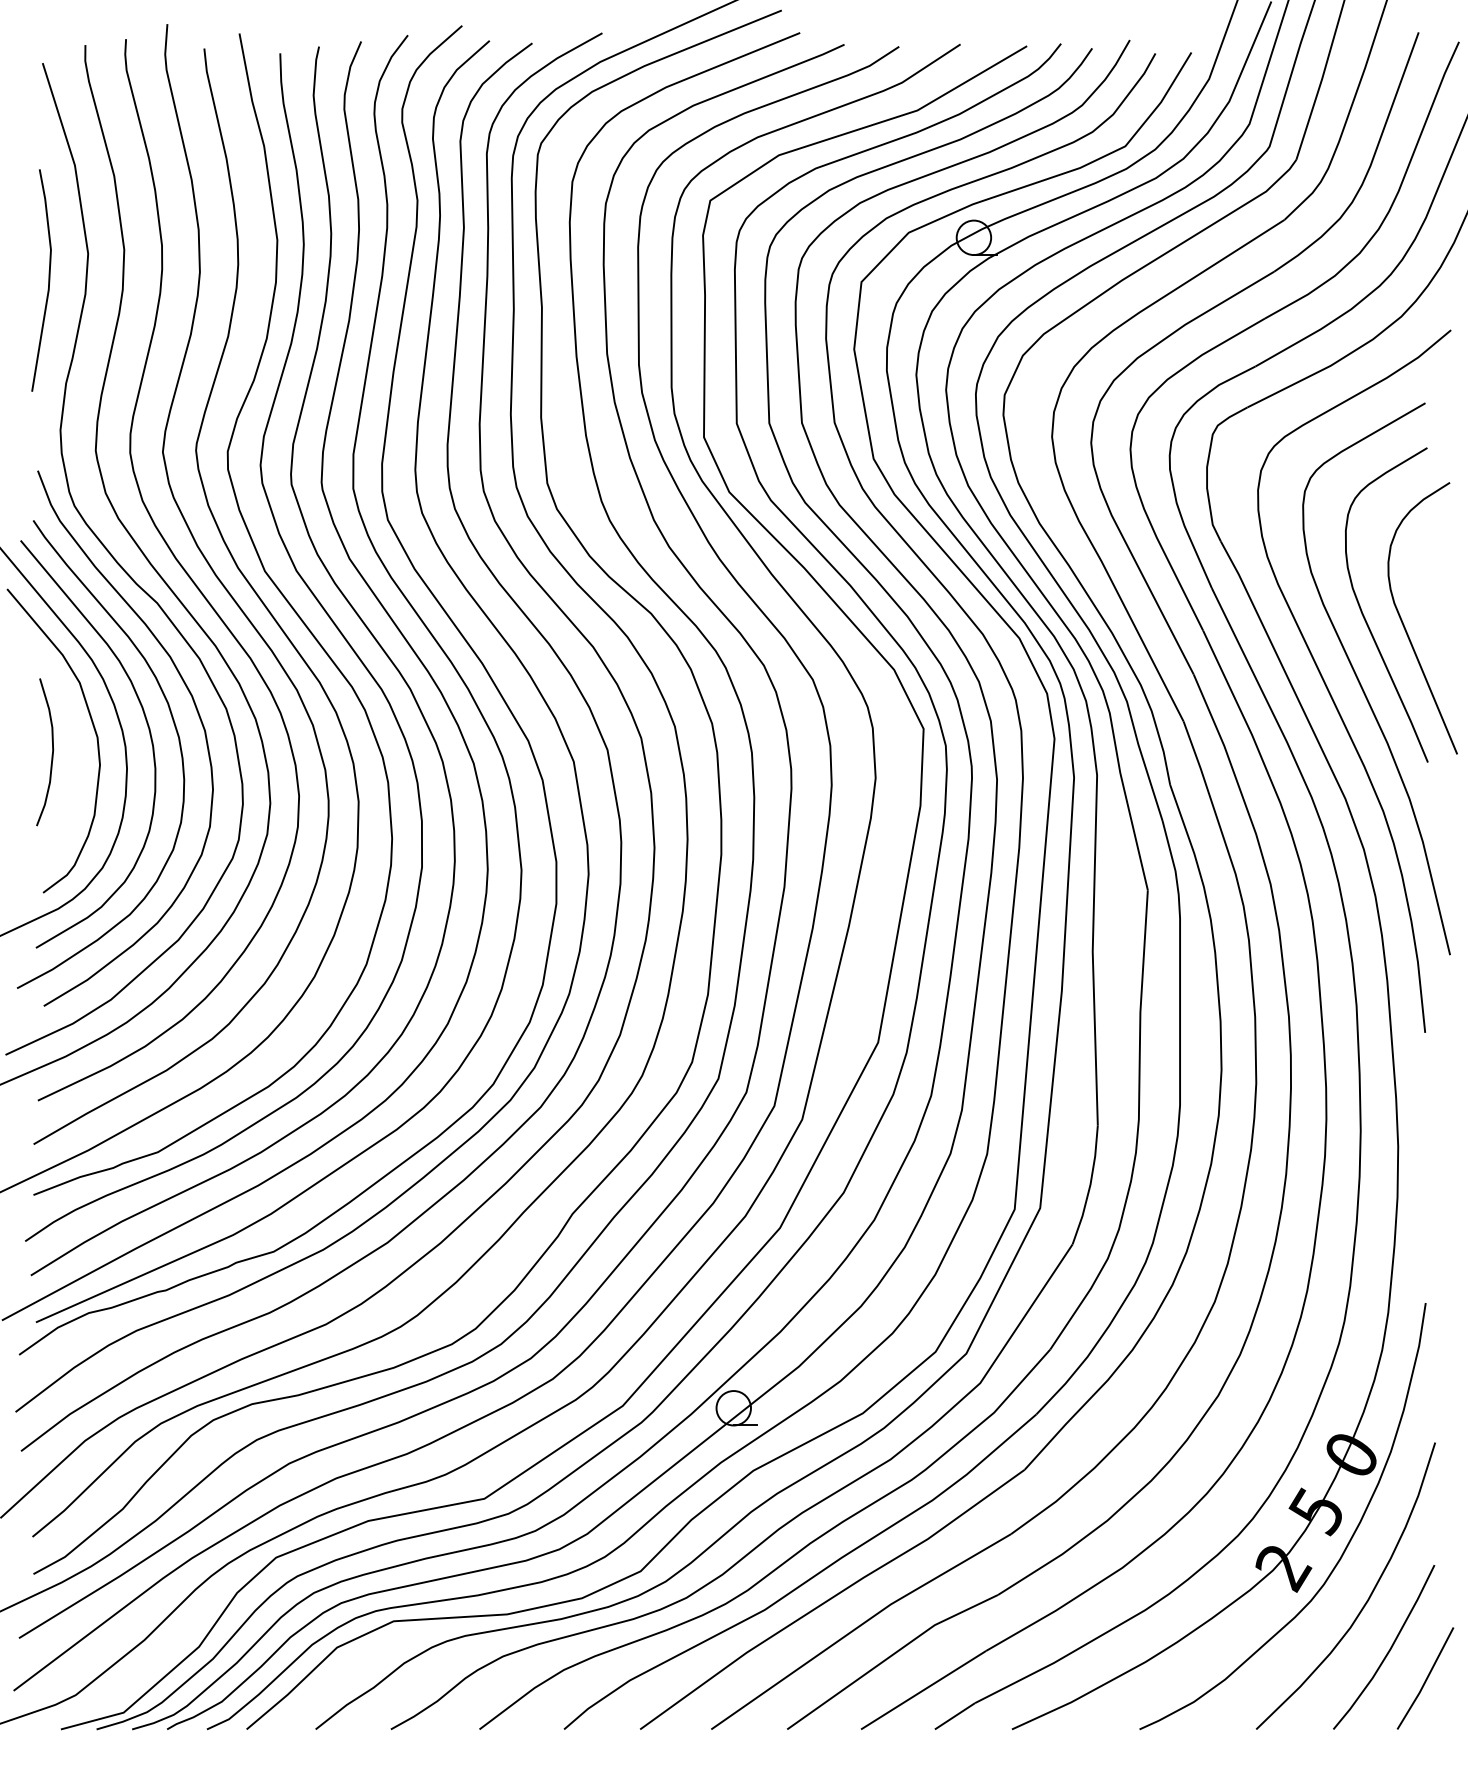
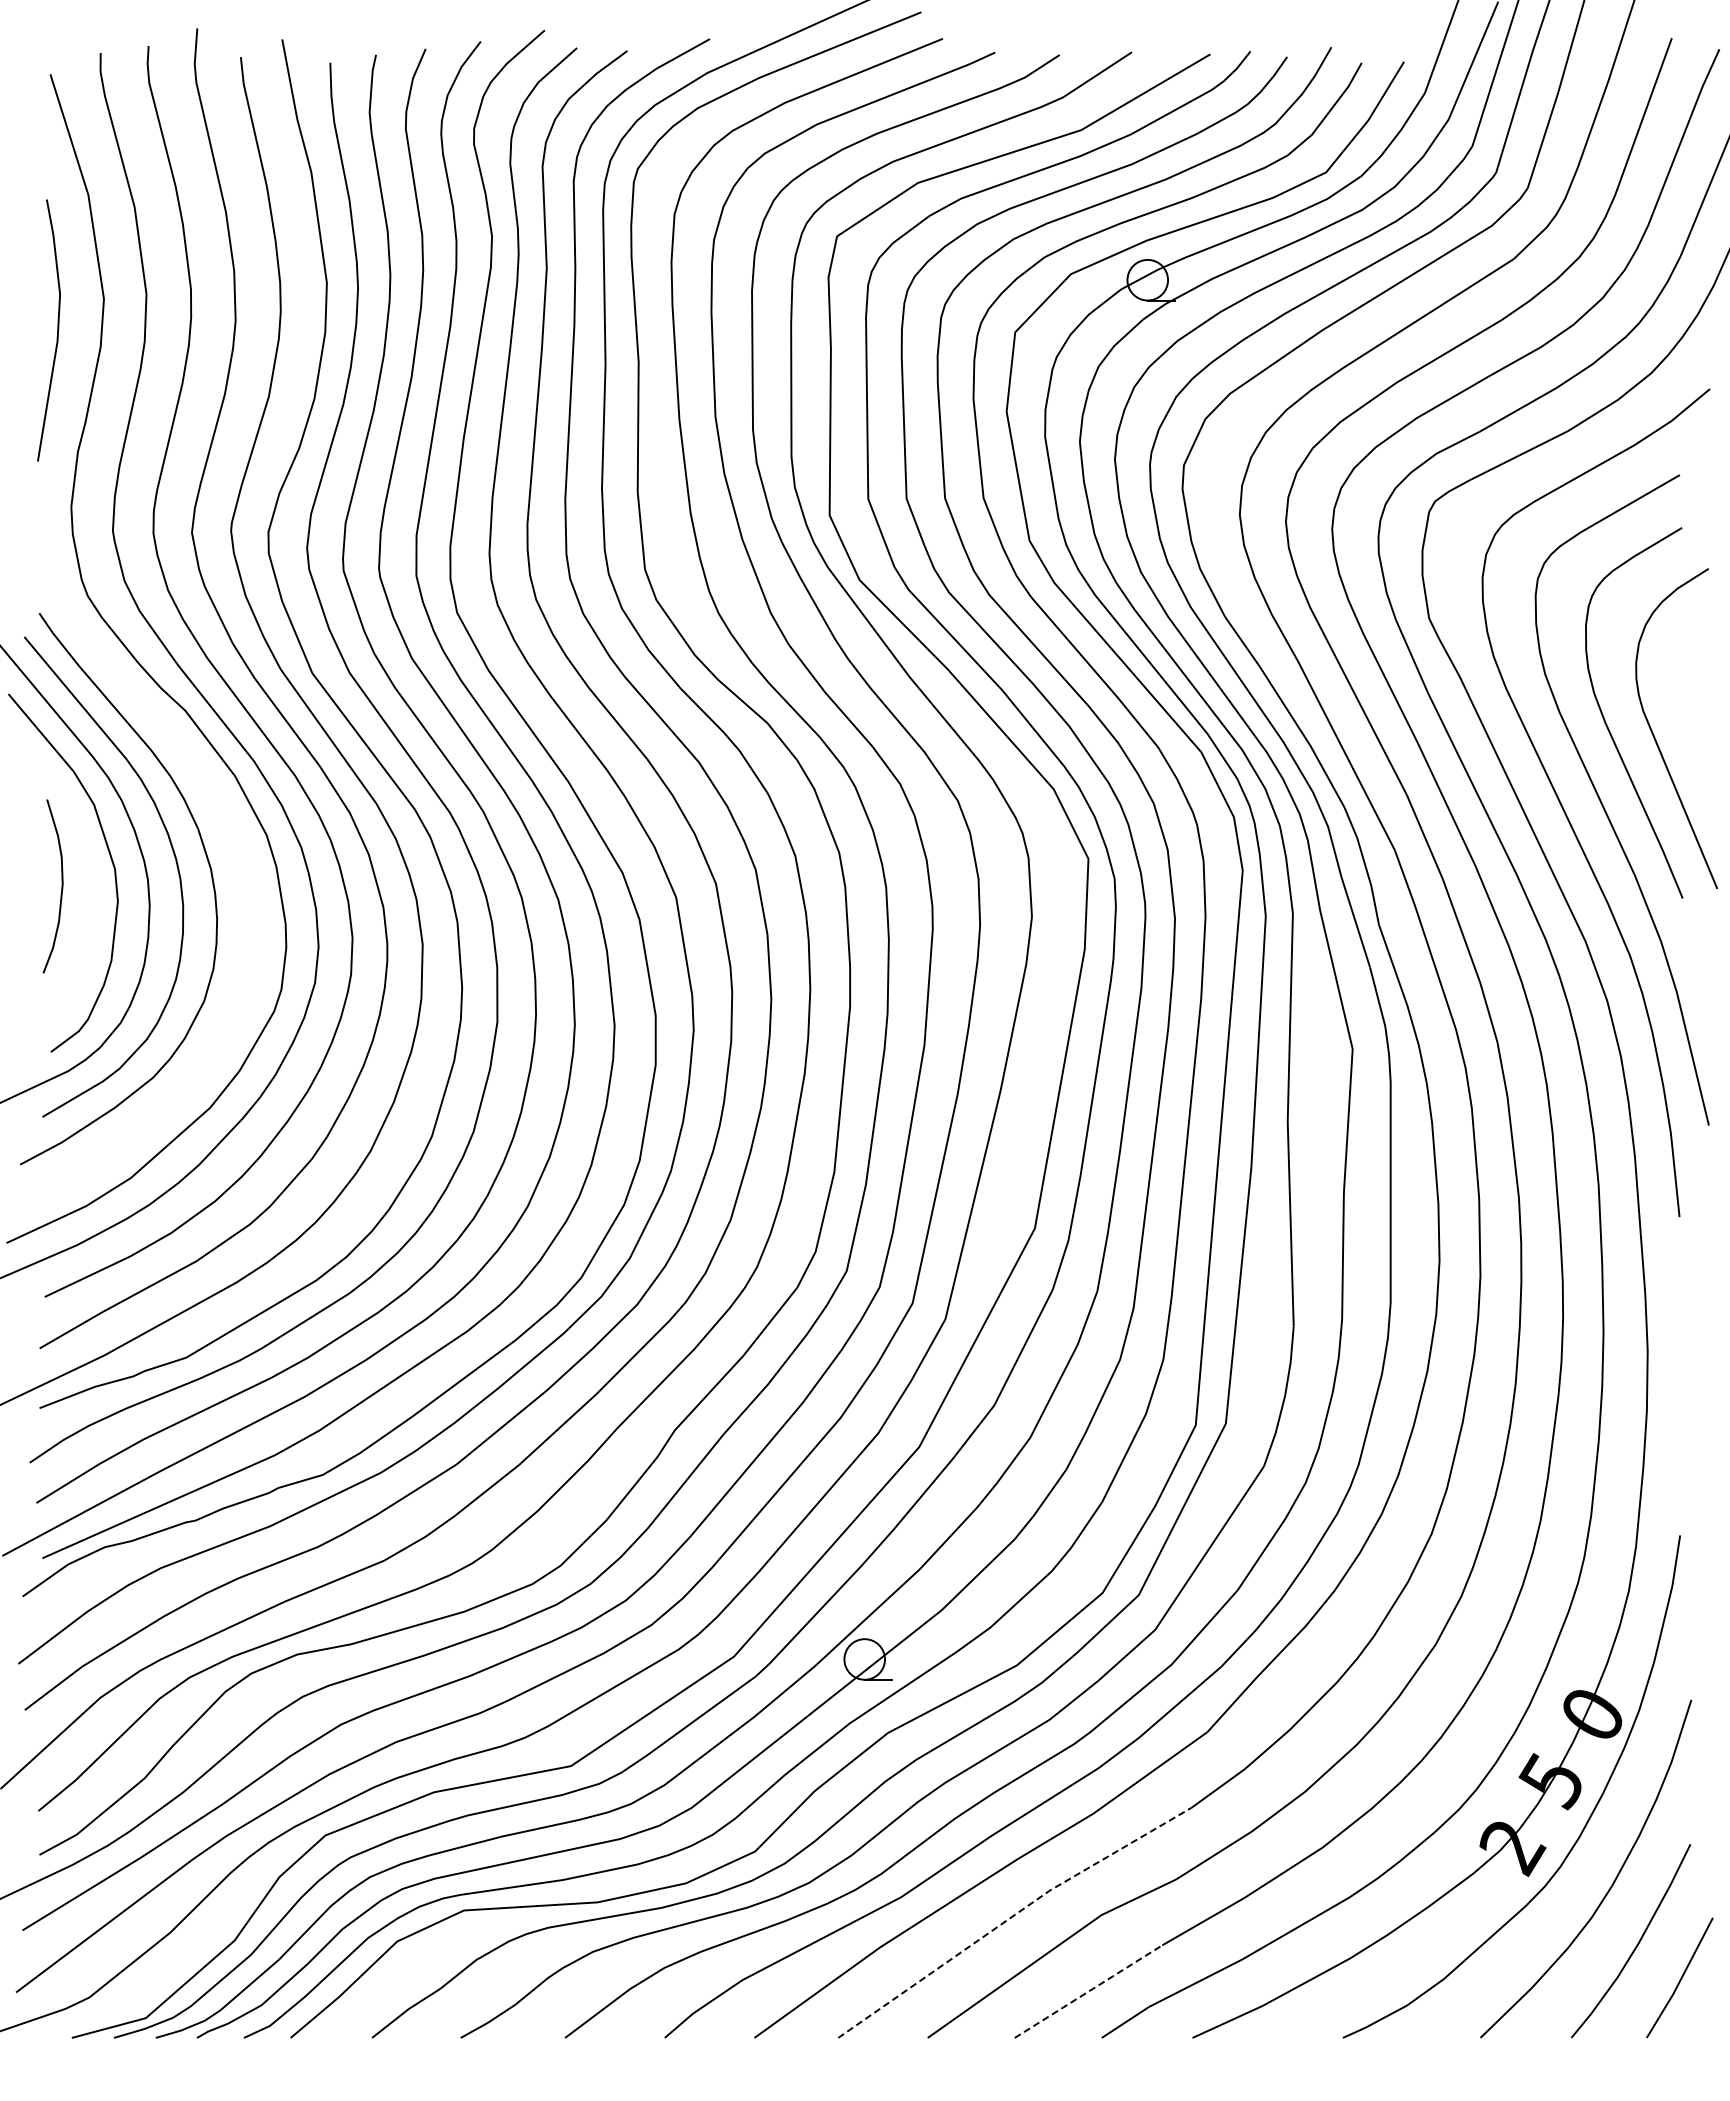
curve: (196, 710) -> (231, 837), removed
line: (858, 1627) -> (1011, 1917), solid -> dashed
line: (923, 1690) -> (1088, 1991), solid -> dashed

